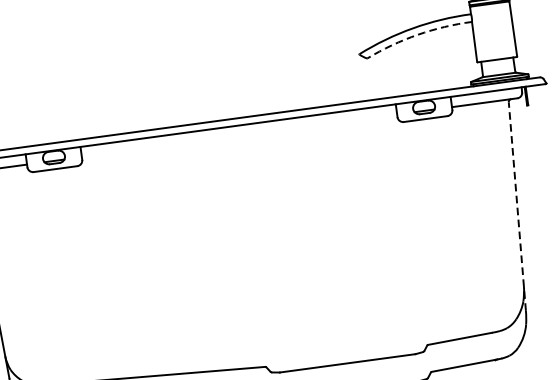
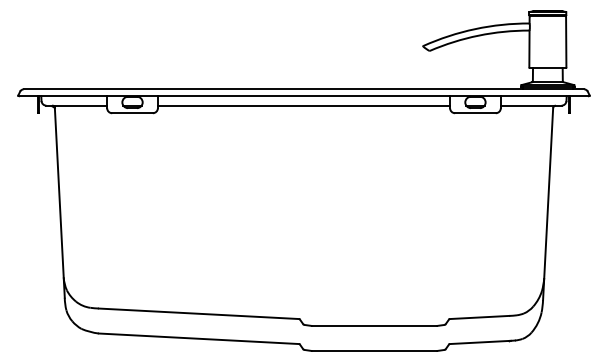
arc: (417, 34) -> (478, 35), dashed -> solid
line: (238, 135) -> (303, 105), added
line: (517, 205) -> (548, 203), dashed -> solid

